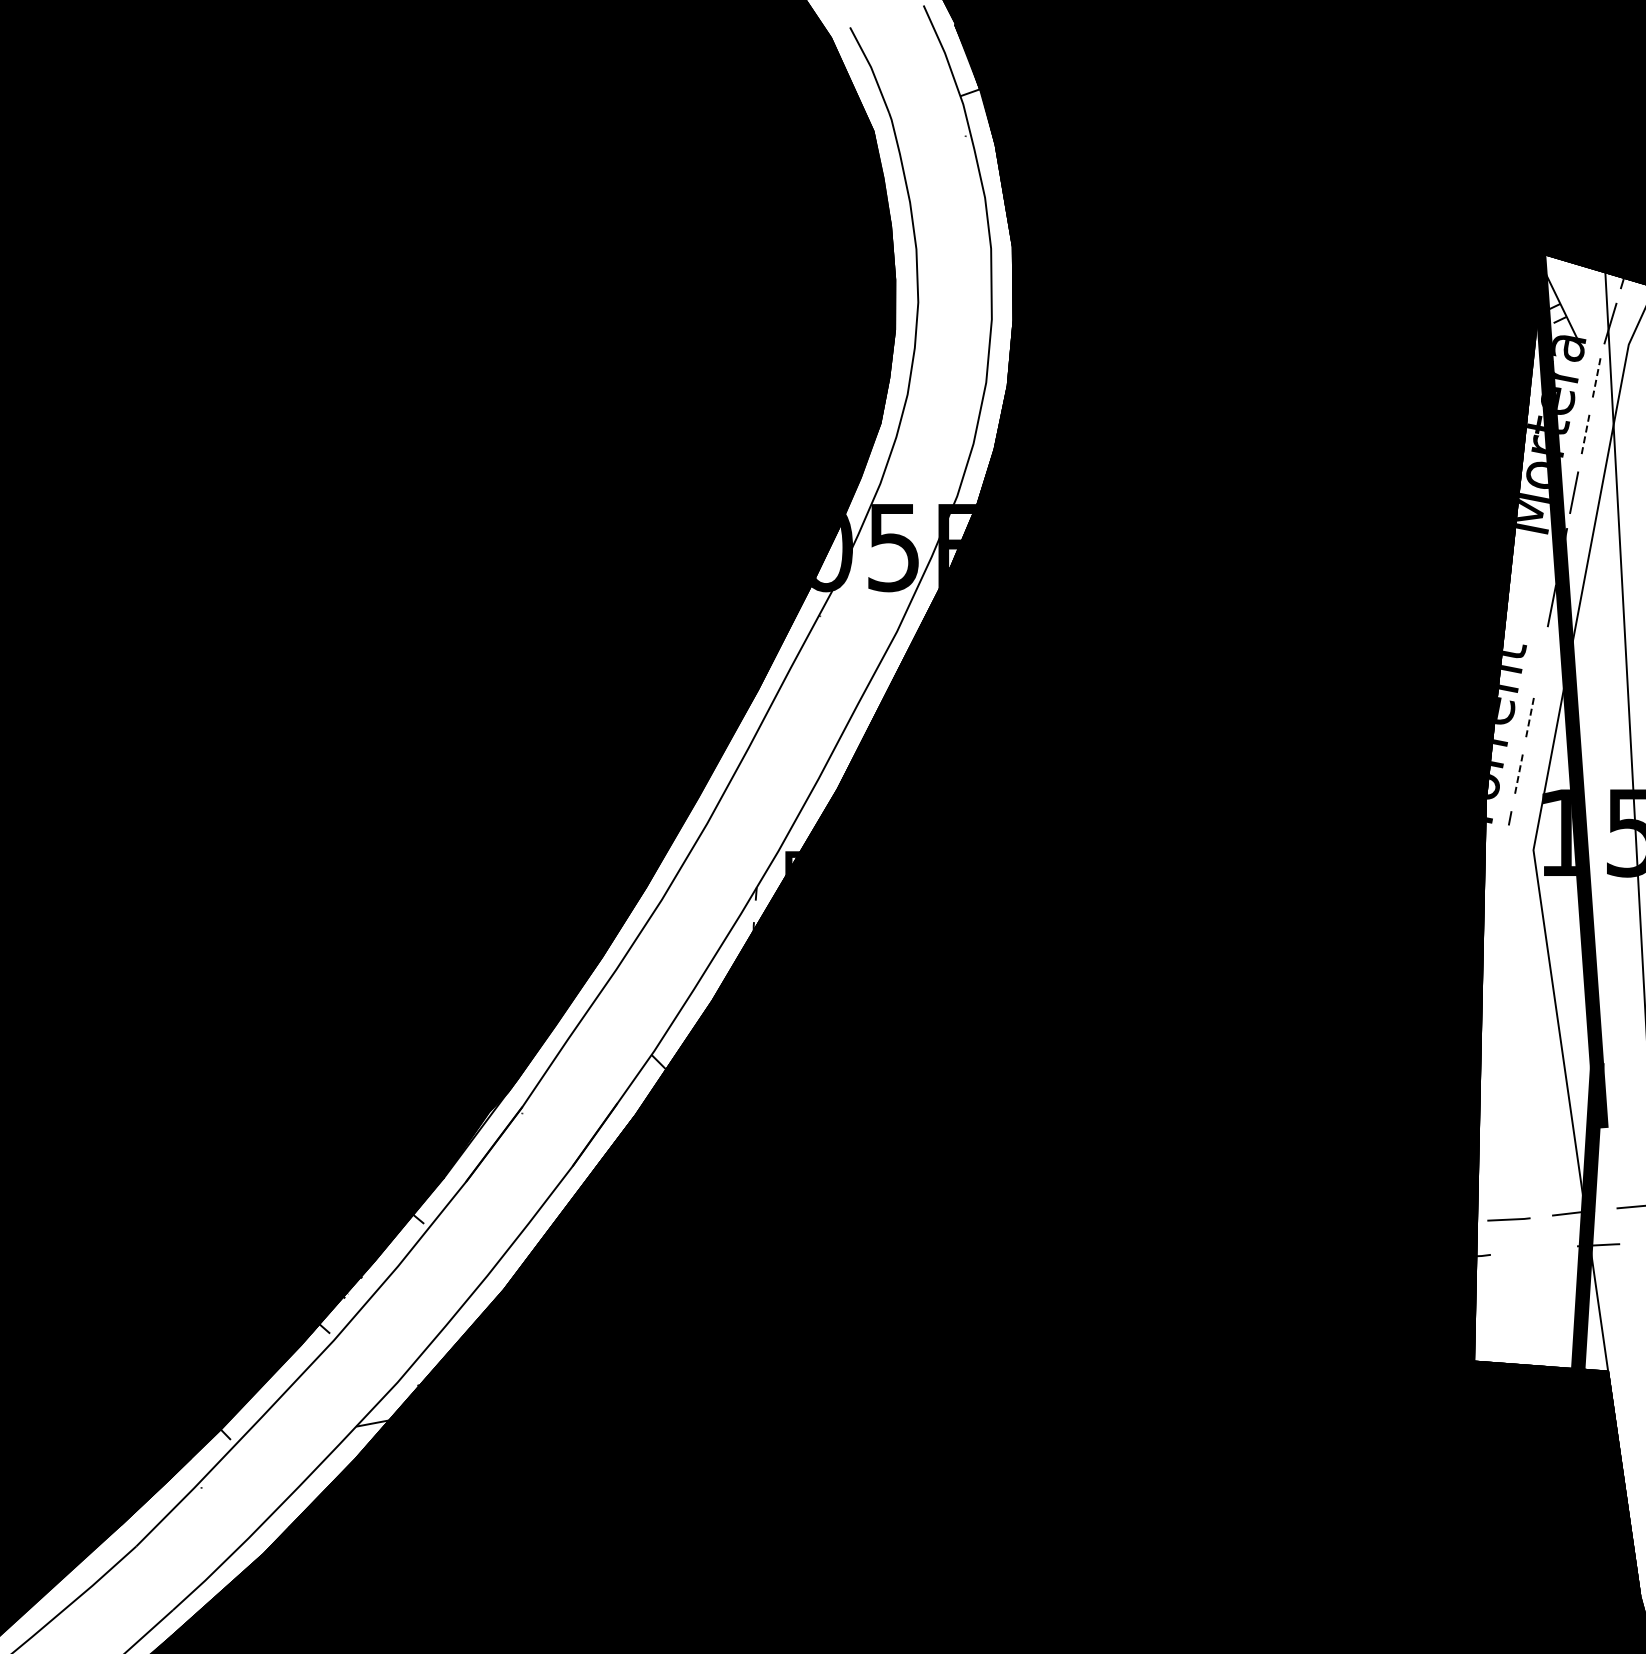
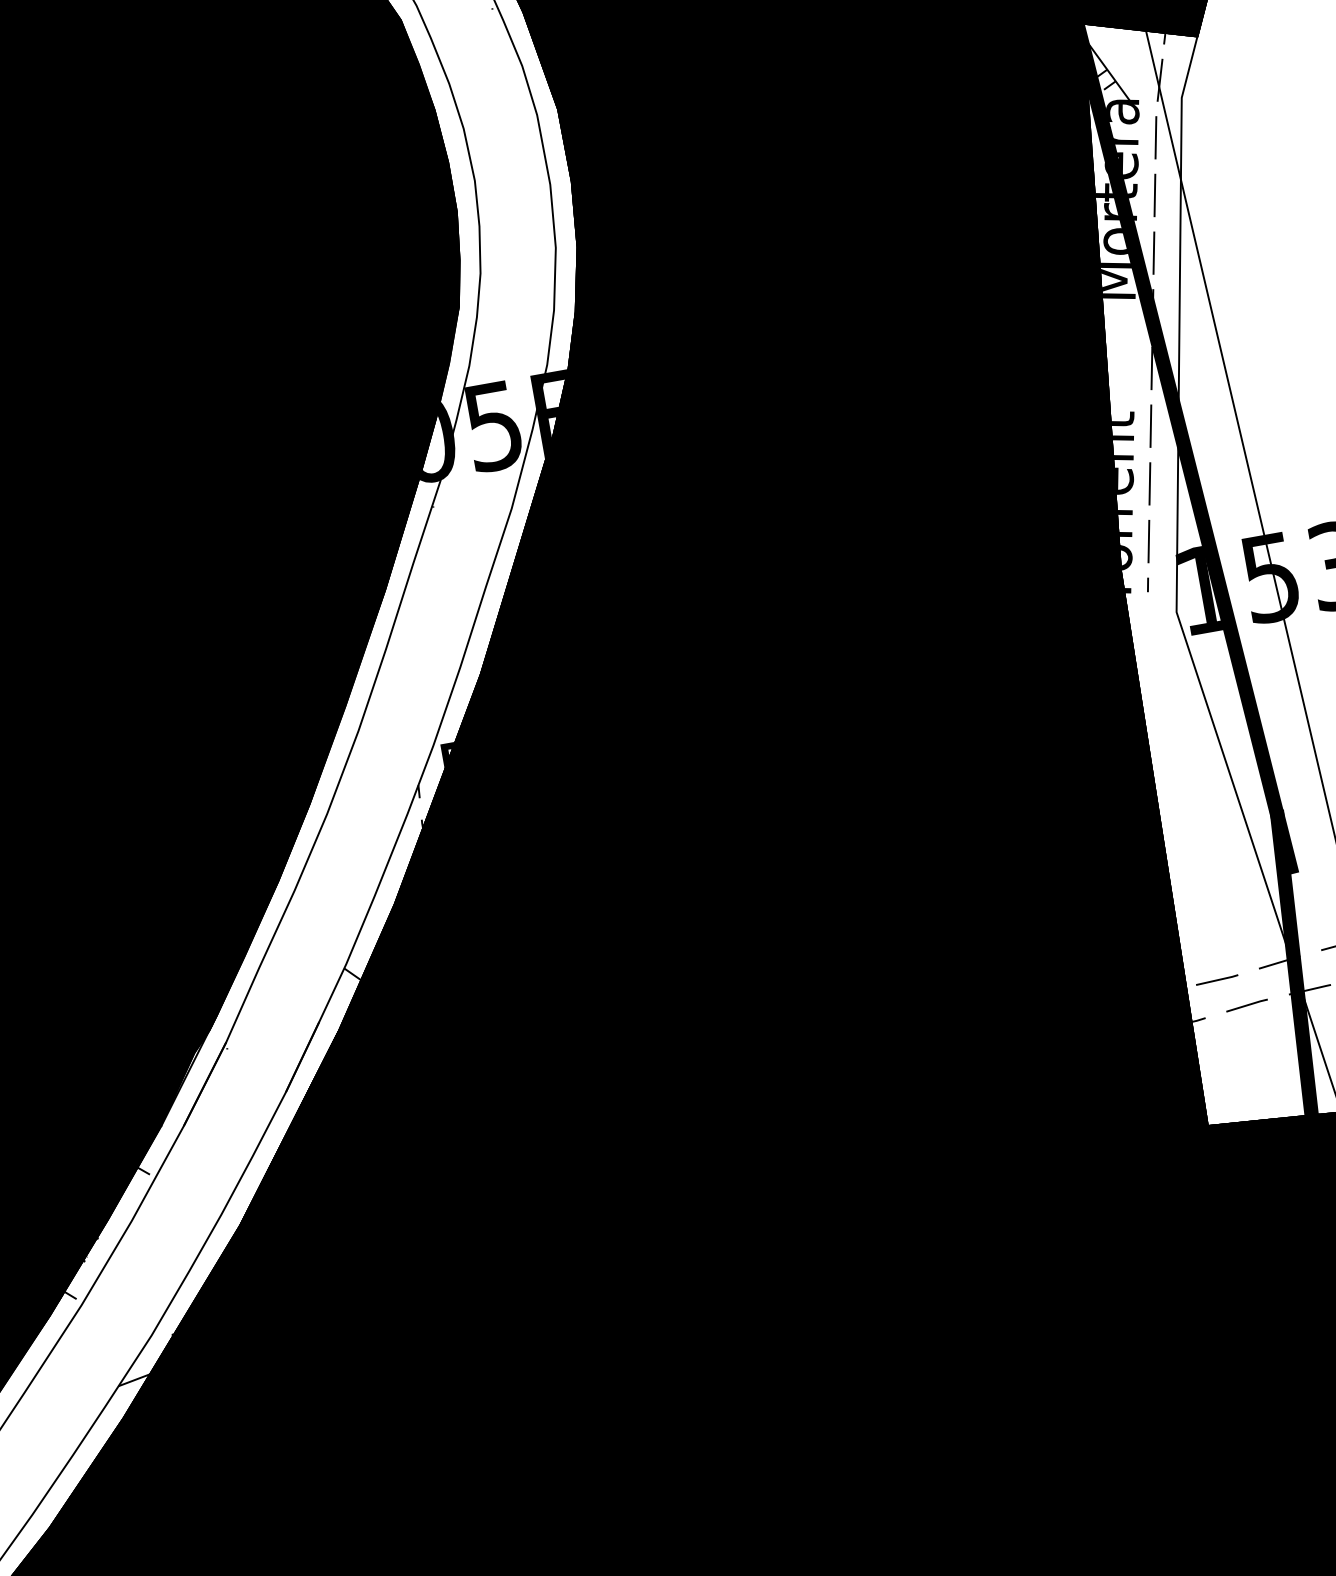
line: (1596, 379) -> (1156, 137), dashed -> solid
line: (1585, 436) -> (1155, 195), dashed -> solid
line: (1540, 662) -> (1150, 426), added
line: (1529, 719) -> (1149, 484), dashed -> solid
line: (1518, 775) -> (1148, 541), dashed -> solid
line: (1533, 1249) -> (1246, 1005), added

